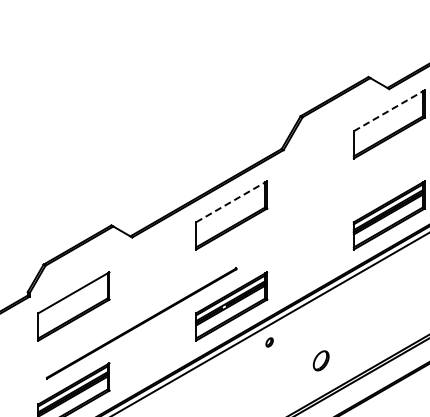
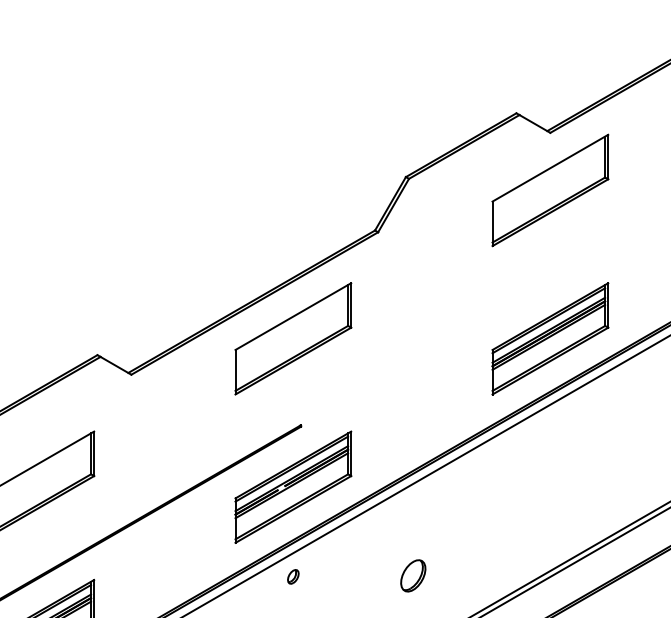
line: (389, 110) -> (550, 167), dashed -> solid
line: (231, 201) -> (293, 316), dashed -> solid
part: (269, 342) -> (293, 576), moved
part: (320, 360) -> (412, 575), moved

